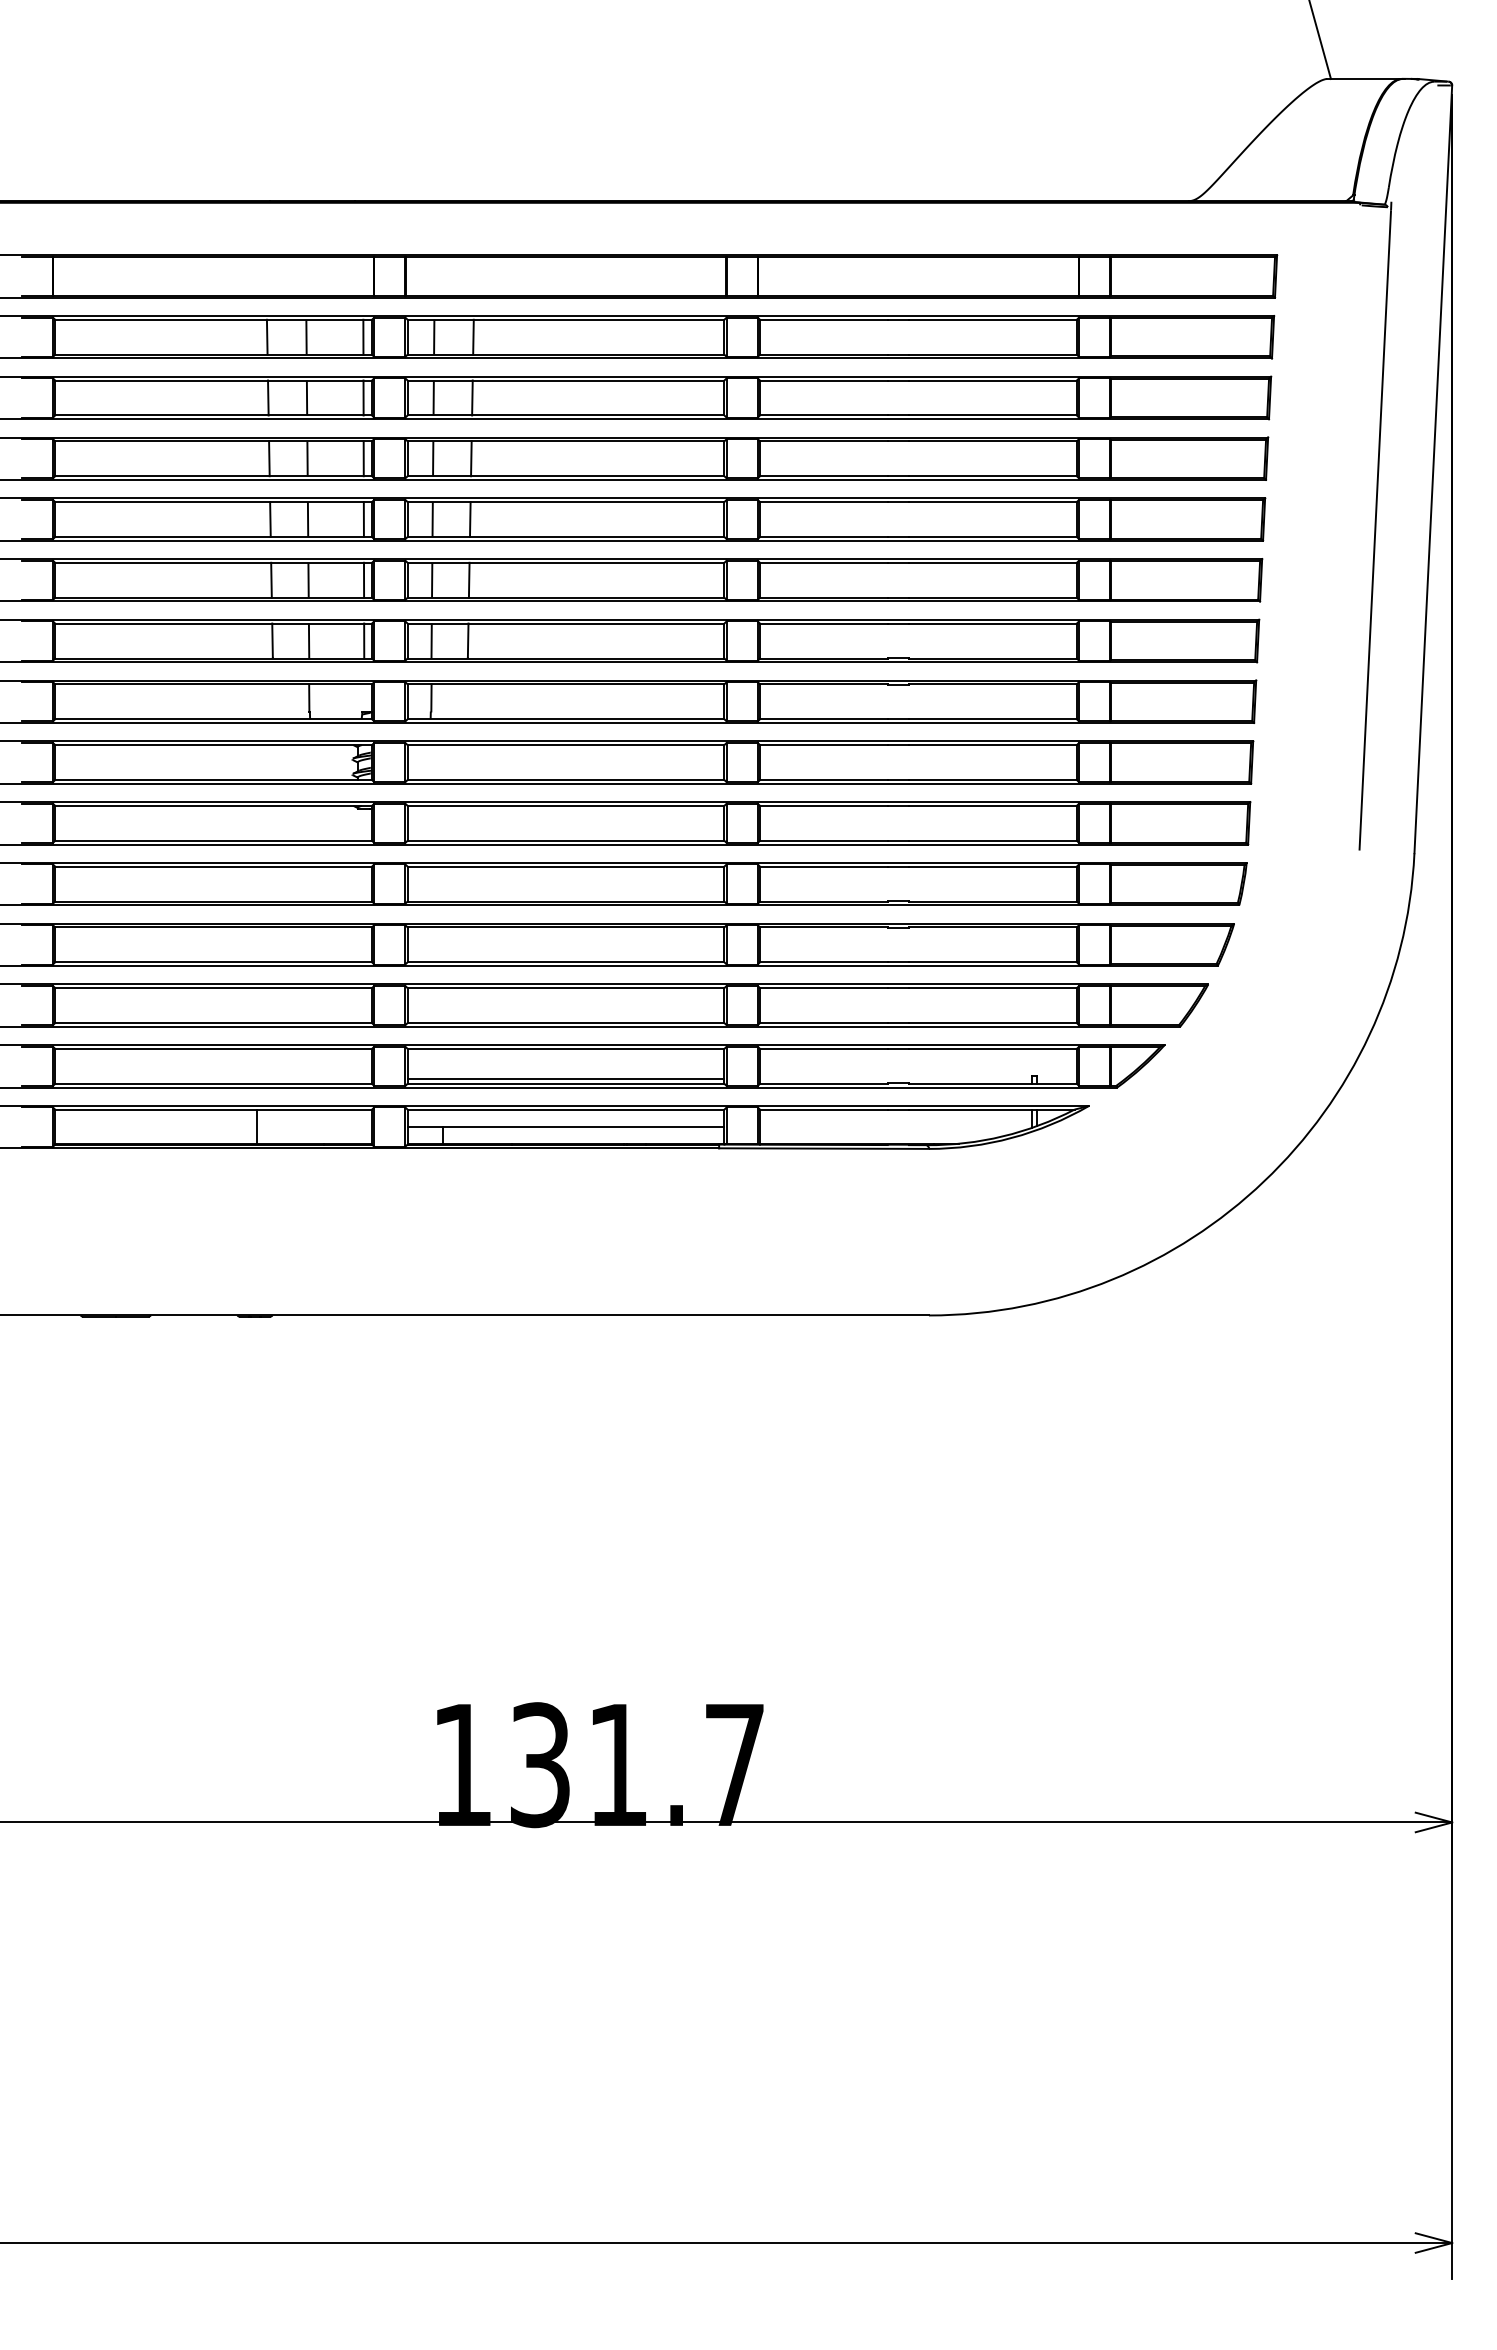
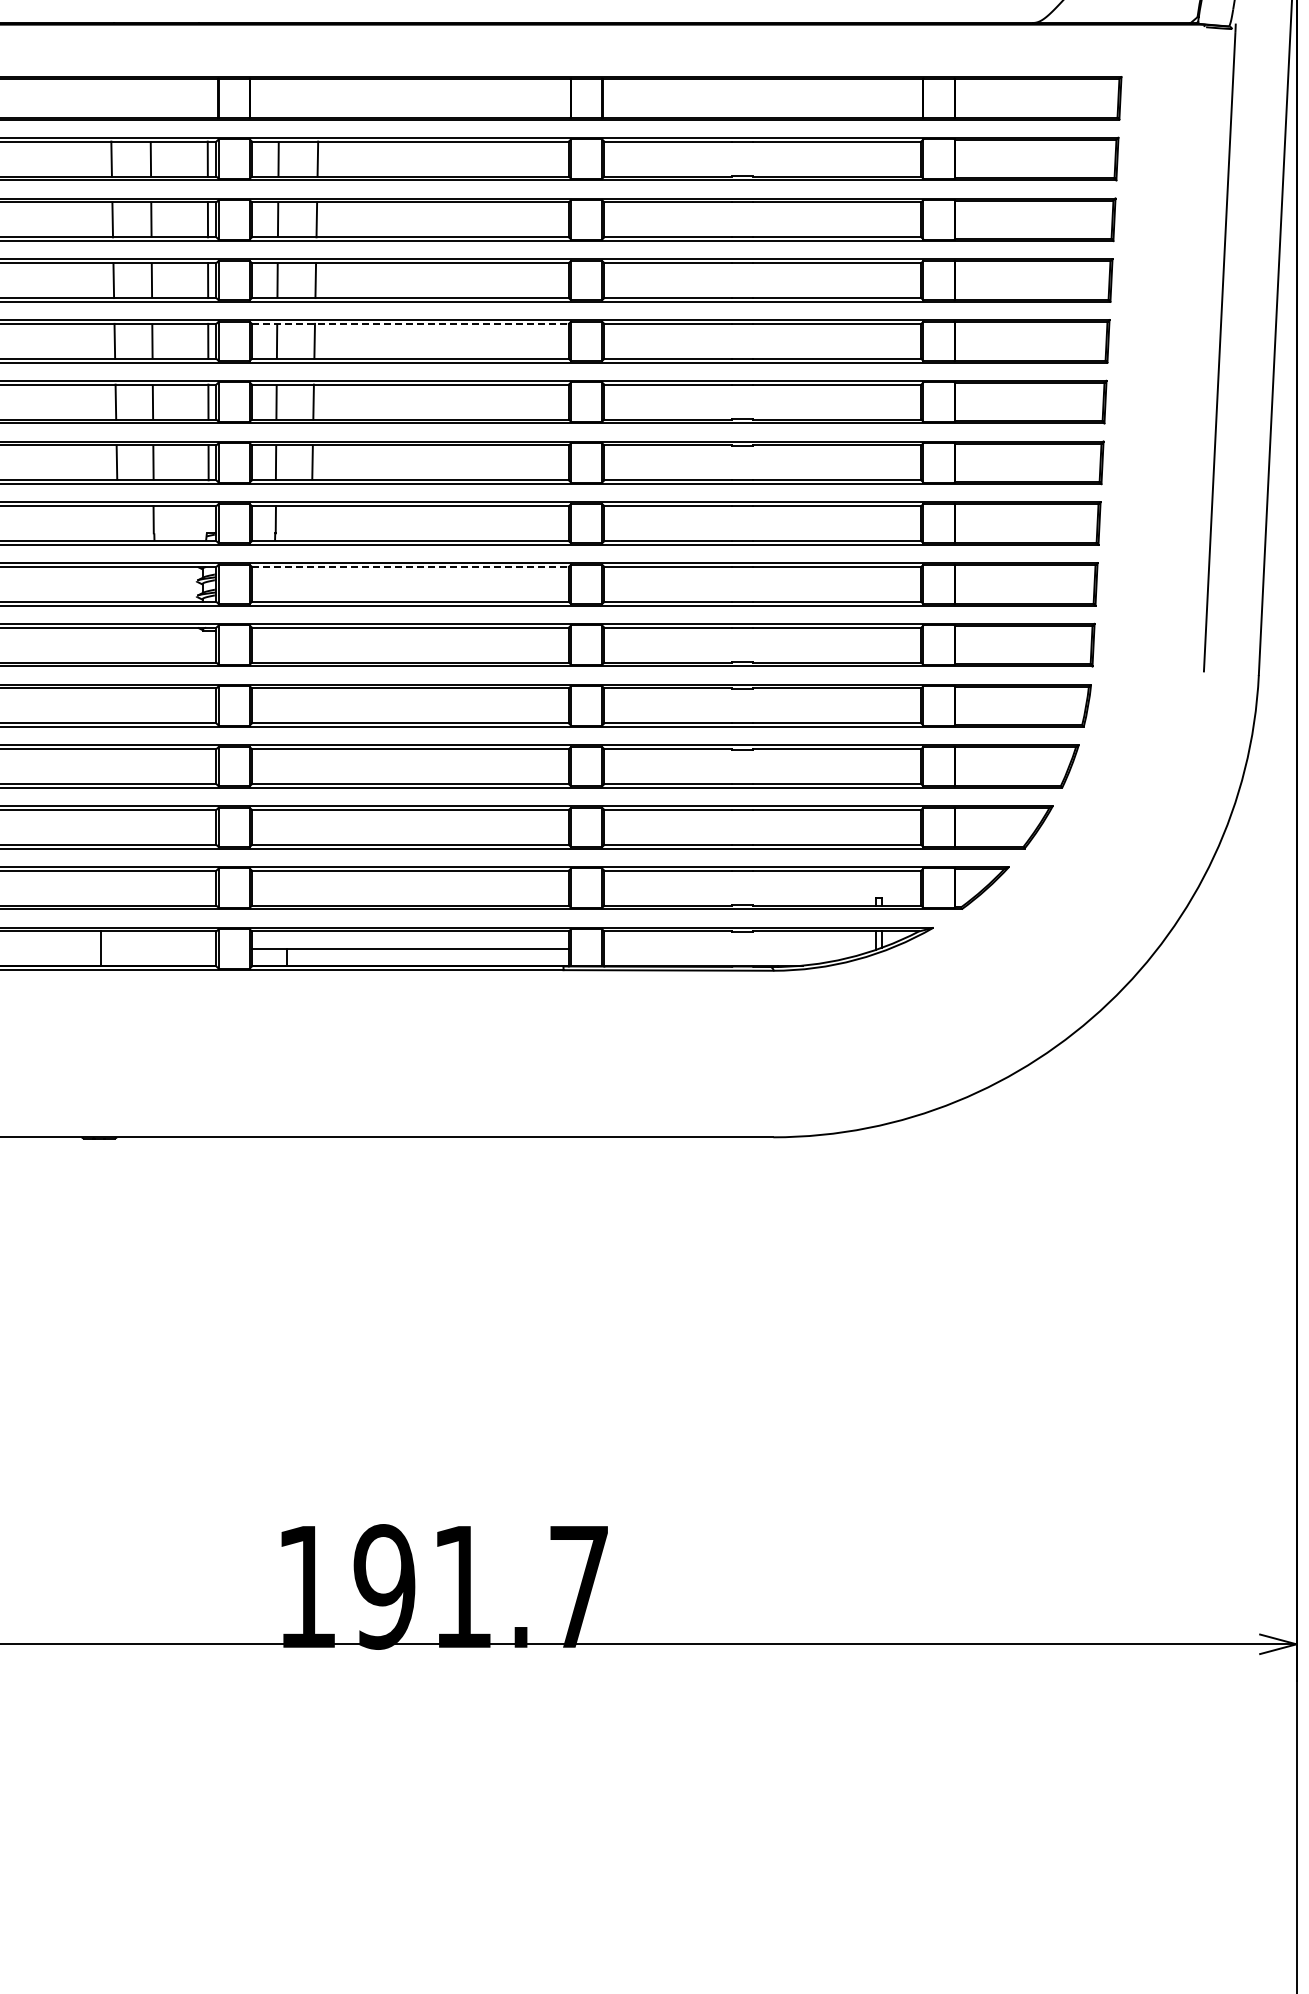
line: (566, 502) -> (410, 324), solid -> dashed
line: (566, 745) -> (410, 567), solid -> dashed
line: (565, 1078) -> (409, 900), removed
text: (539, 1765) -> (383, 1587), 131.7 -> 191.7

